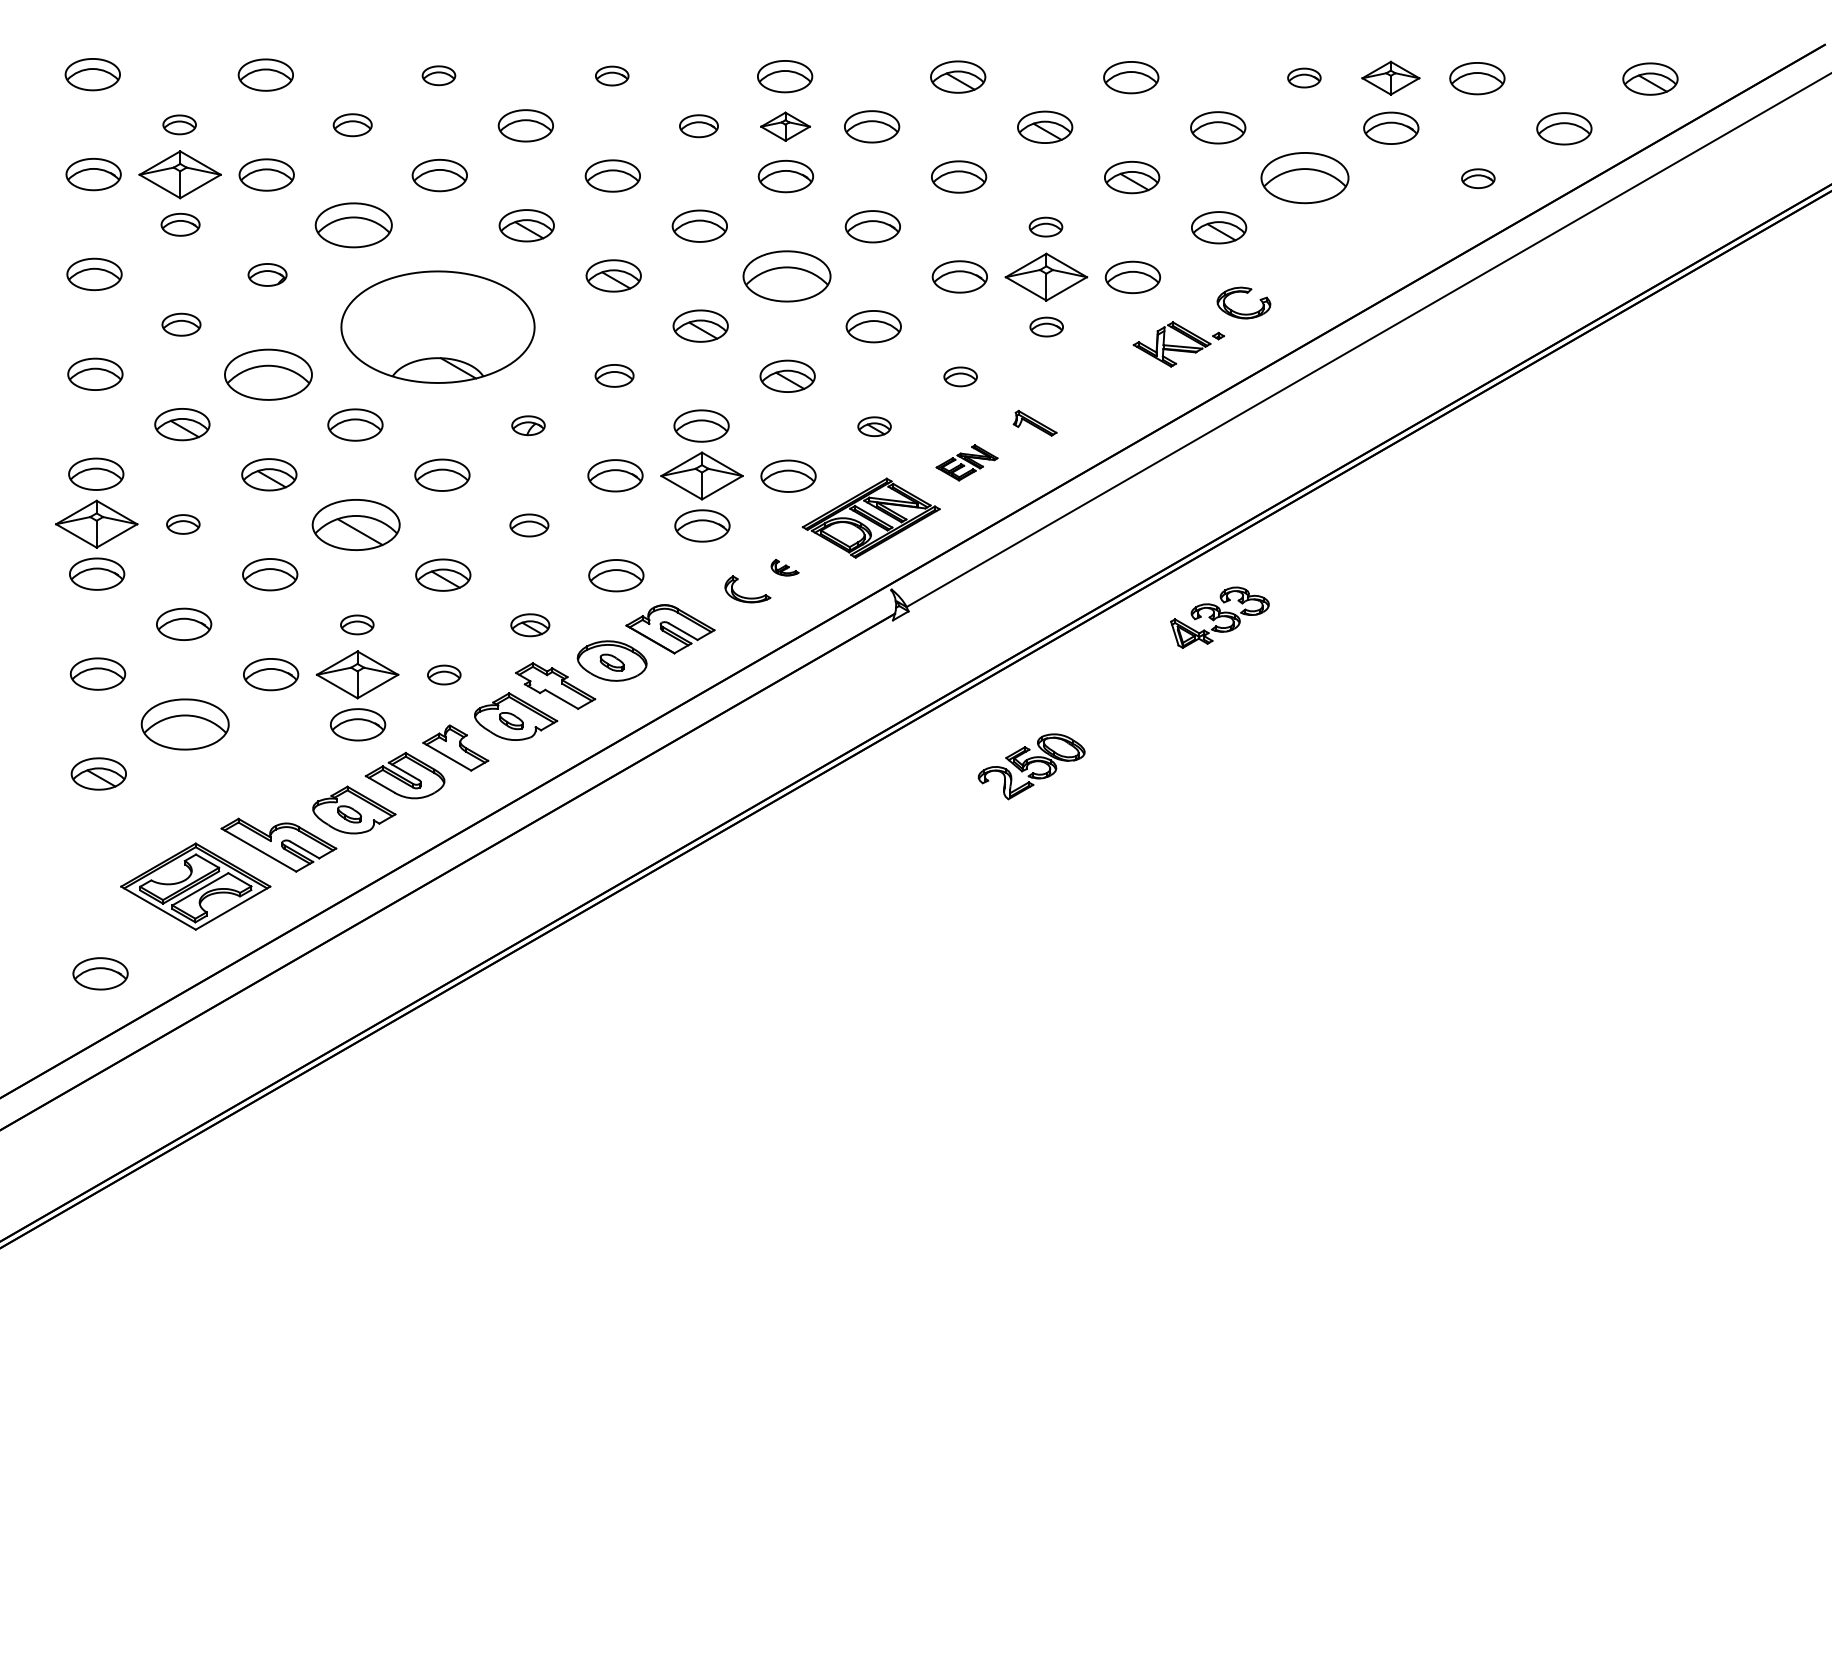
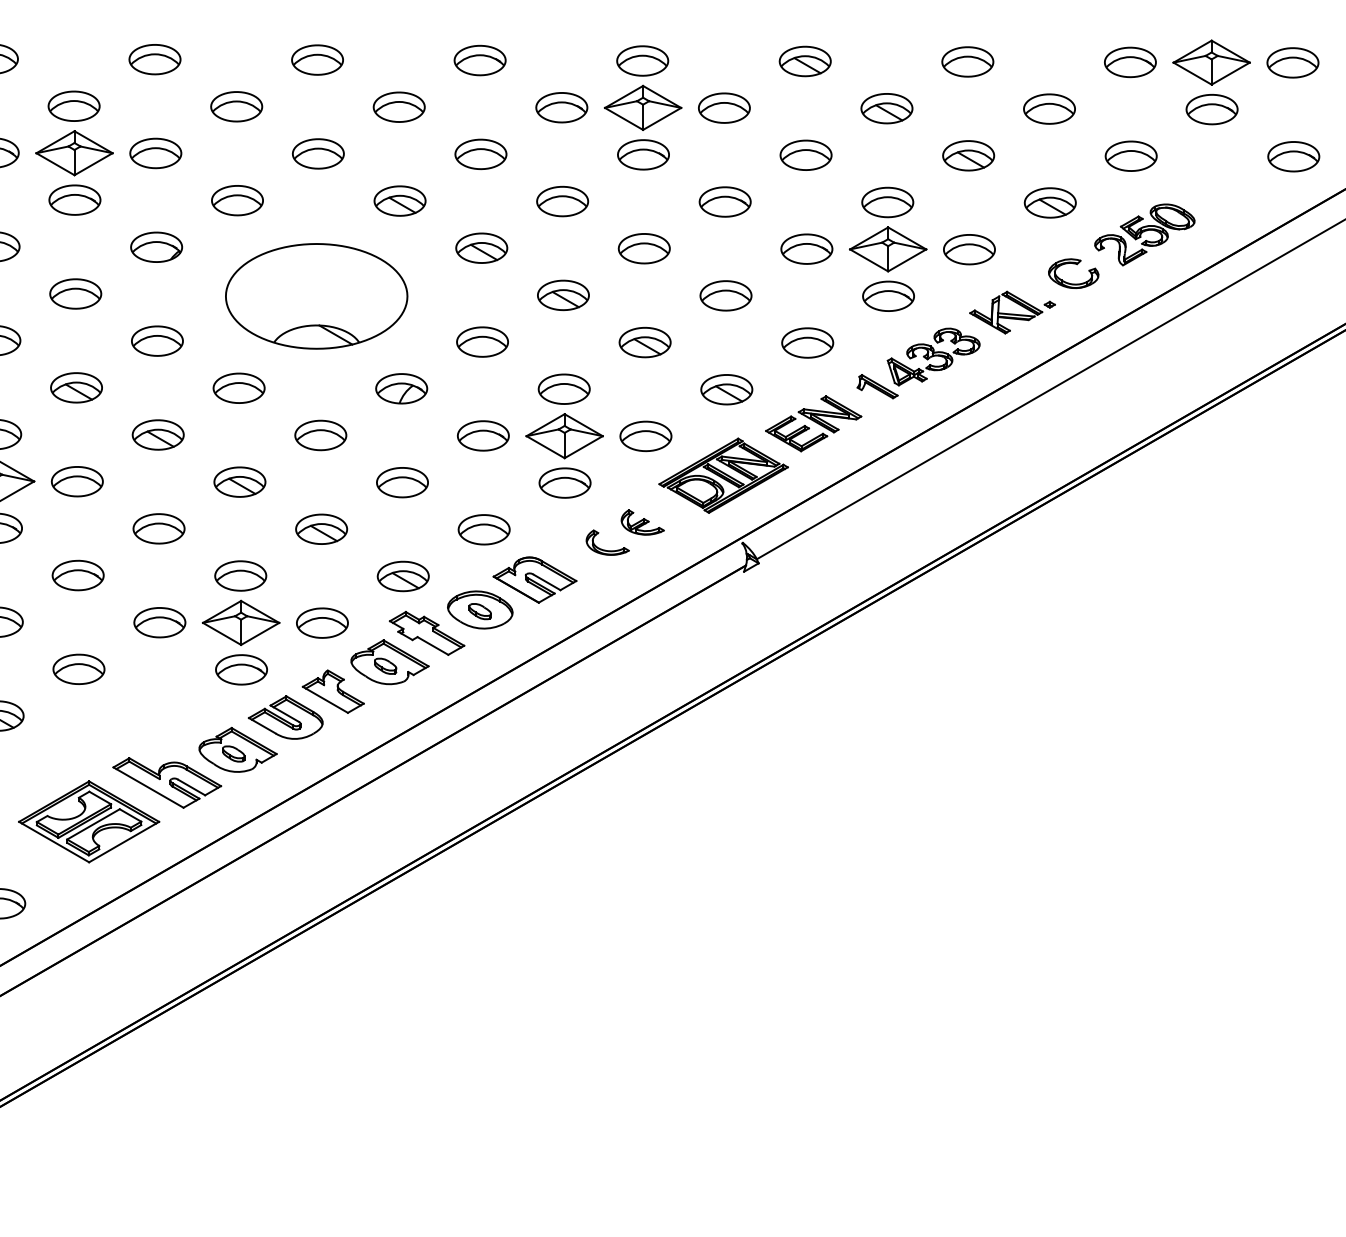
part: (438, 75) -> (317, 59), size x1.67
part: (612, 75) -> (480, 59), size x1.67
part: (1304, 77) -> (1130, 61), size x1.67
part: (1390, 77) -> (1211, 61), size x1.43
part: (179, 124) -> (73, 105), size x1.67
part: (352, 124) -> (236, 105), size x1.43
part: (698, 125) -> (561, 106), size x1.43
part: (785, 126) -> (643, 107), size x1.67
part: (1305, 177) -> (1131, 155), size x0.62
part: (1478, 178) -> (1294, 156), size x1.67
part: (180, 224) -> (74, 199), size x1.43
part: (353, 224) -> (237, 199), size x0.71
part: (1045, 226) -> (887, 201), size x1.67
part: (267, 274) -> (156, 246), size x1.43
part: (786, 276) -> (644, 248), size x0.62
part: (181, 324) -> (75, 293), size x1.43
part: (1046, 326) -> (888, 295), size x1.67
part: (268, 374) -> (157, 340), size x0.62
part: (614, 375) -> (482, 341), size x1.43
part: (960, 376) -> (807, 342), size x1.67
part: (528, 425) -> (401, 388), size x1.67
part: (874, 426) -> (726, 389), size x1.67
part: (966, 462) -> (813, 423), size x1.67
part: (183, 524) -> (77, 481), size x1.67
part: (356, 524) -> (240, 481), size x0.62
part: (529, 525) -> (402, 482), size x1.43
part: (784, 567) -> (642, 522), size x1.67
part: (1219, 617) -> (933, 356), moved
part: (357, 624) -> (241, 575), size x1.67
part: (530, 624) -> (403, 575), size x1.43
part: (444, 674) -> (322, 622), size x1.67
part: (184, 723) -> (78, 668), size x0.62
part: (1031, 766) -> (1144, 234), moved

